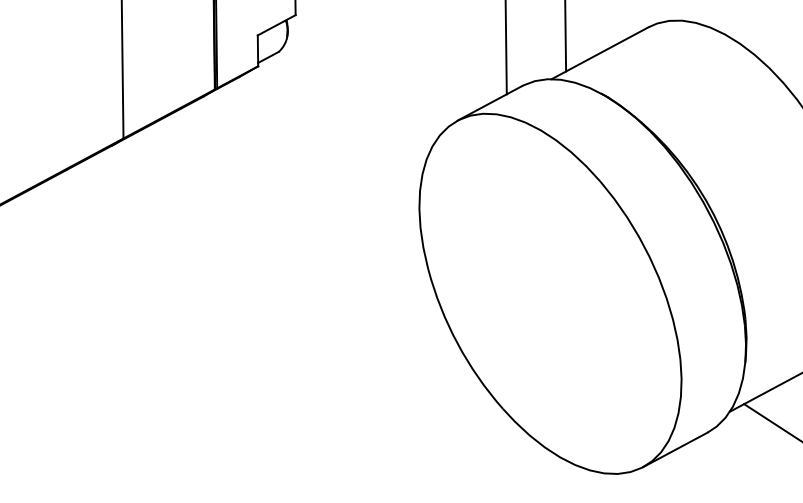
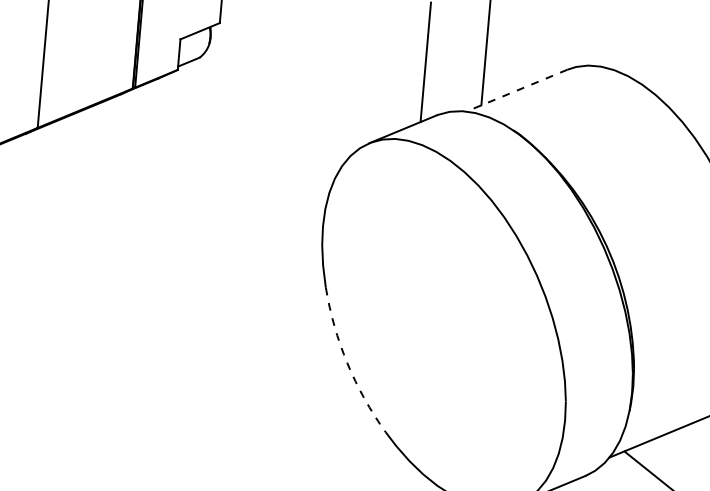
line: (599, 53) -> (516, 90), solid -> dashed
arc: (457, 343) -> (347, 363), solid -> dashed

